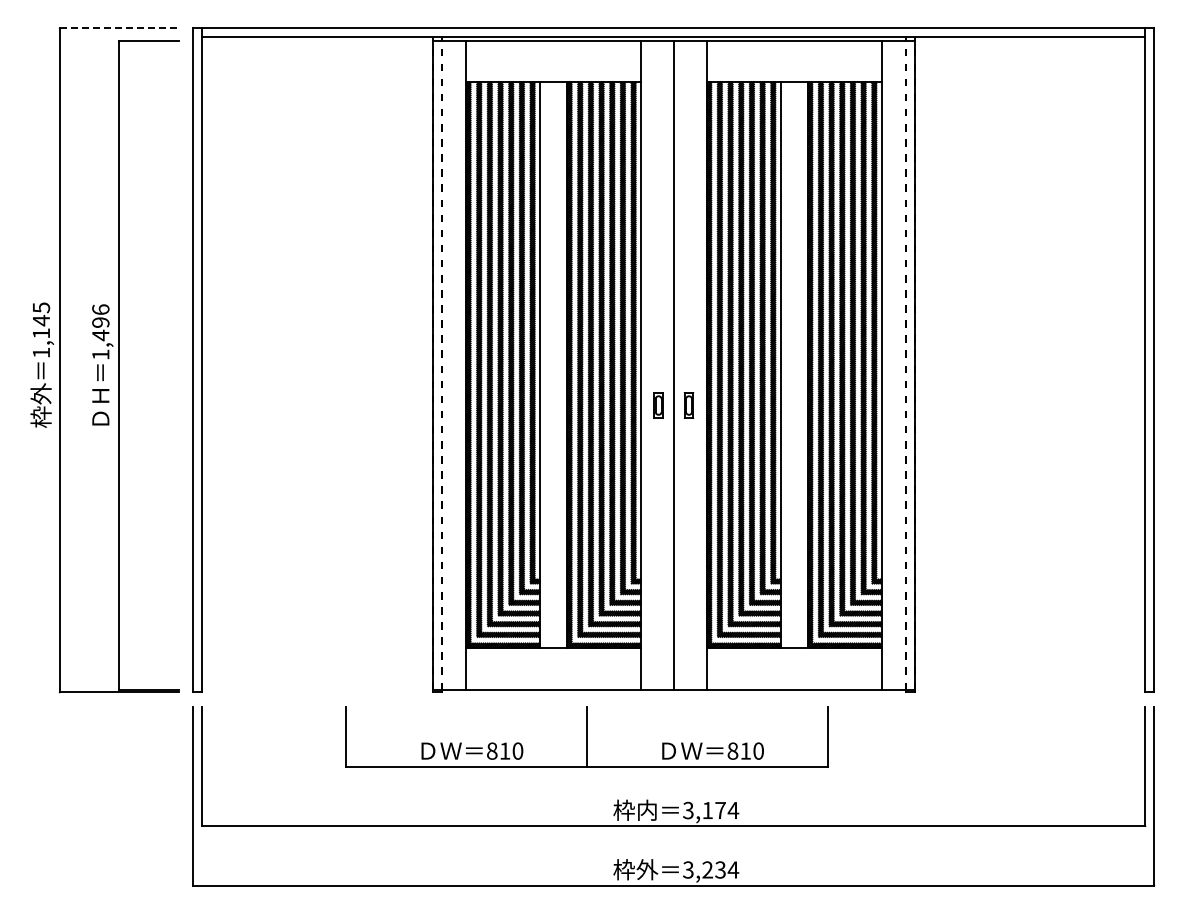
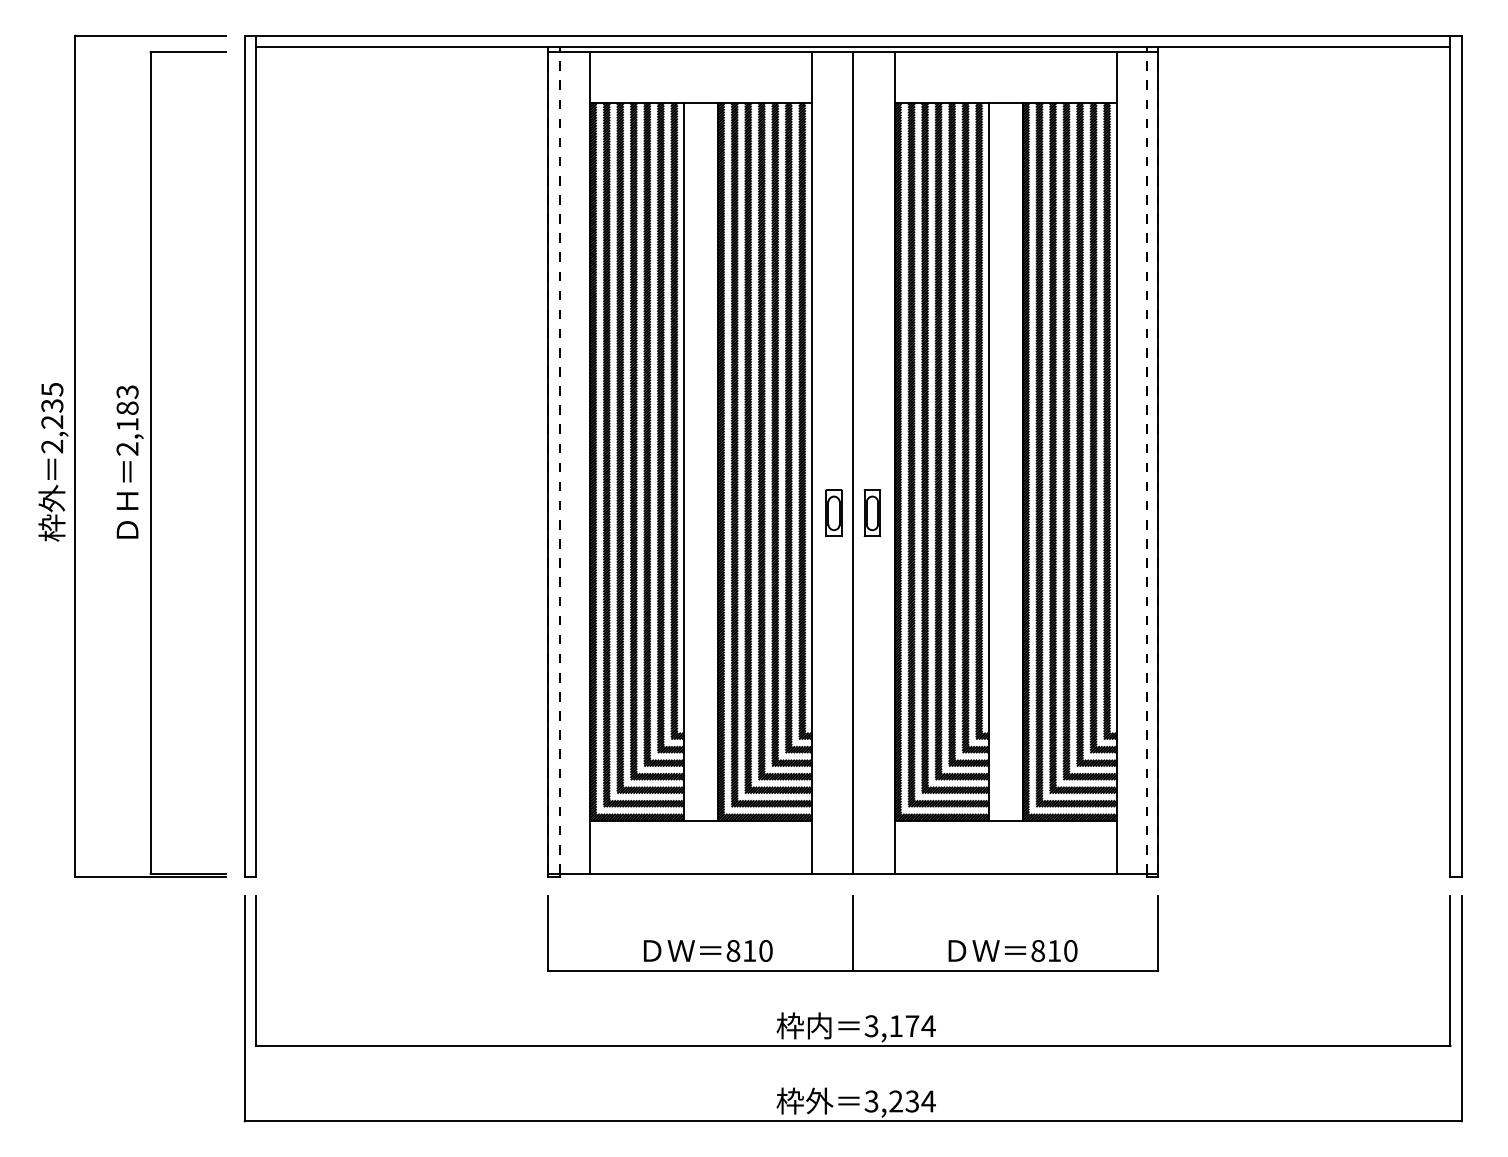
line: (119, 28) -> (151, 35), dashed -> solid
text: (100, 332) -> (127, 420), 1,496 -> 2,183
text: (41, 336) -> (52, 425), 1,145 -> 2,235
part: (658, 405) -> (833, 513), size x1.43
part: (688, 405) -> (871, 513), size x1.43
part: (586, 736) -> (852, 932), moved

